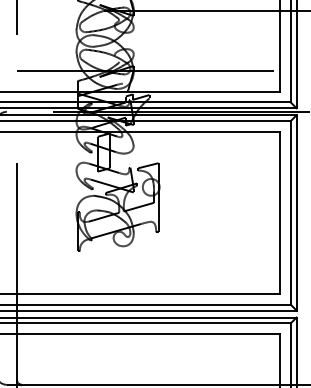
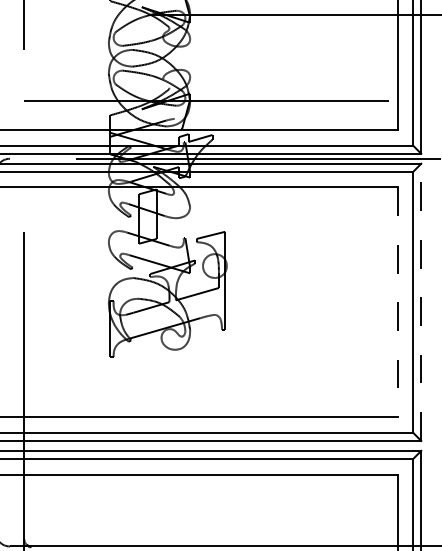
line: (279, 212) -> (397, 301), solid -> dashed
line: (296, 212) -> (421, 301), solid -> dashed

